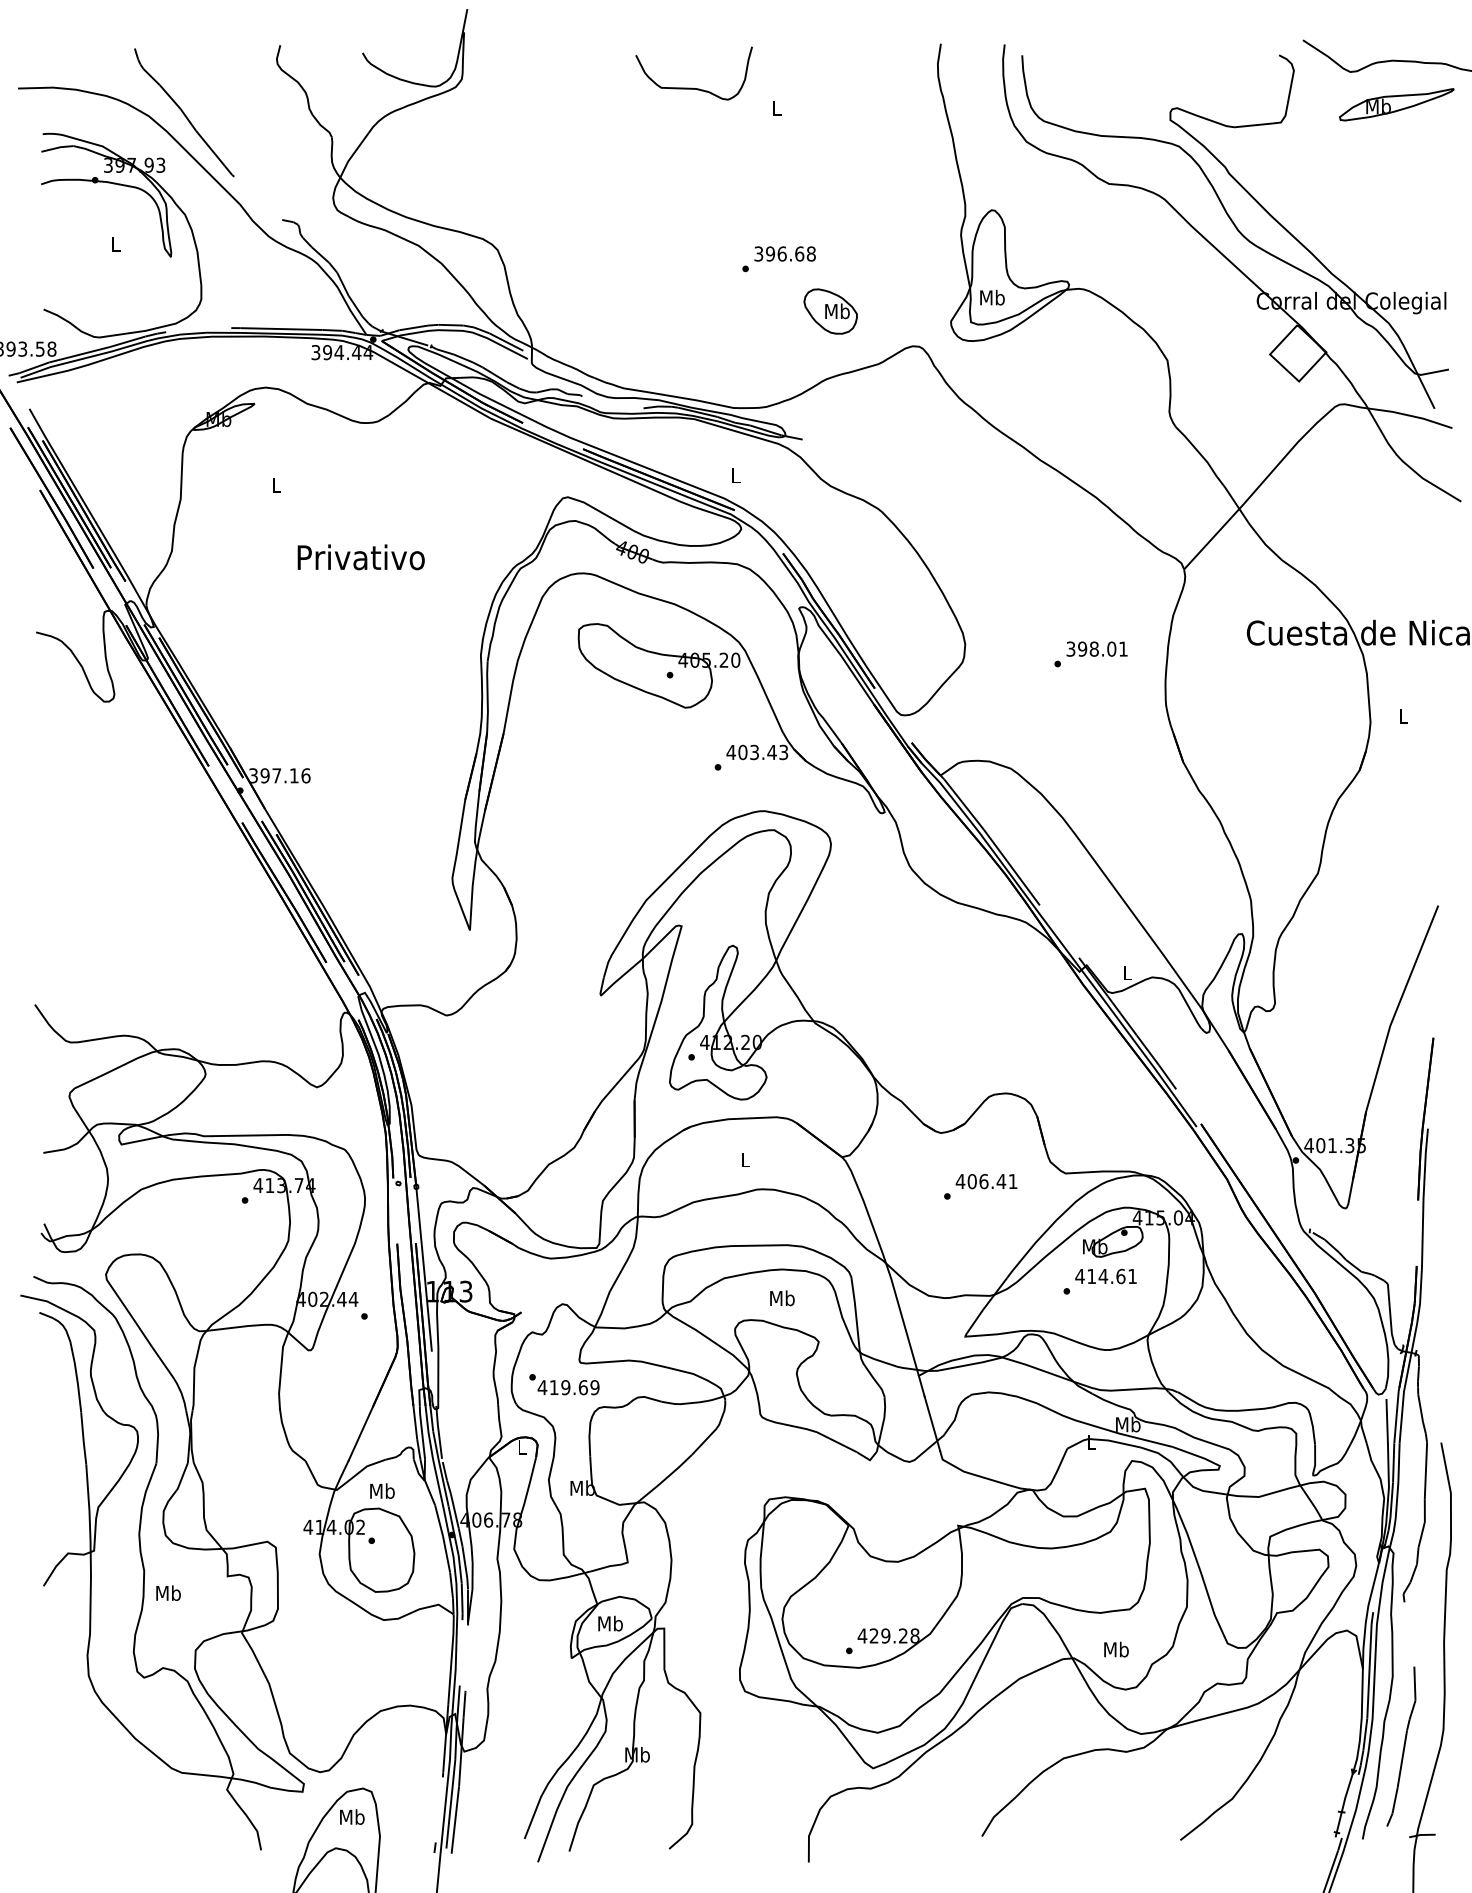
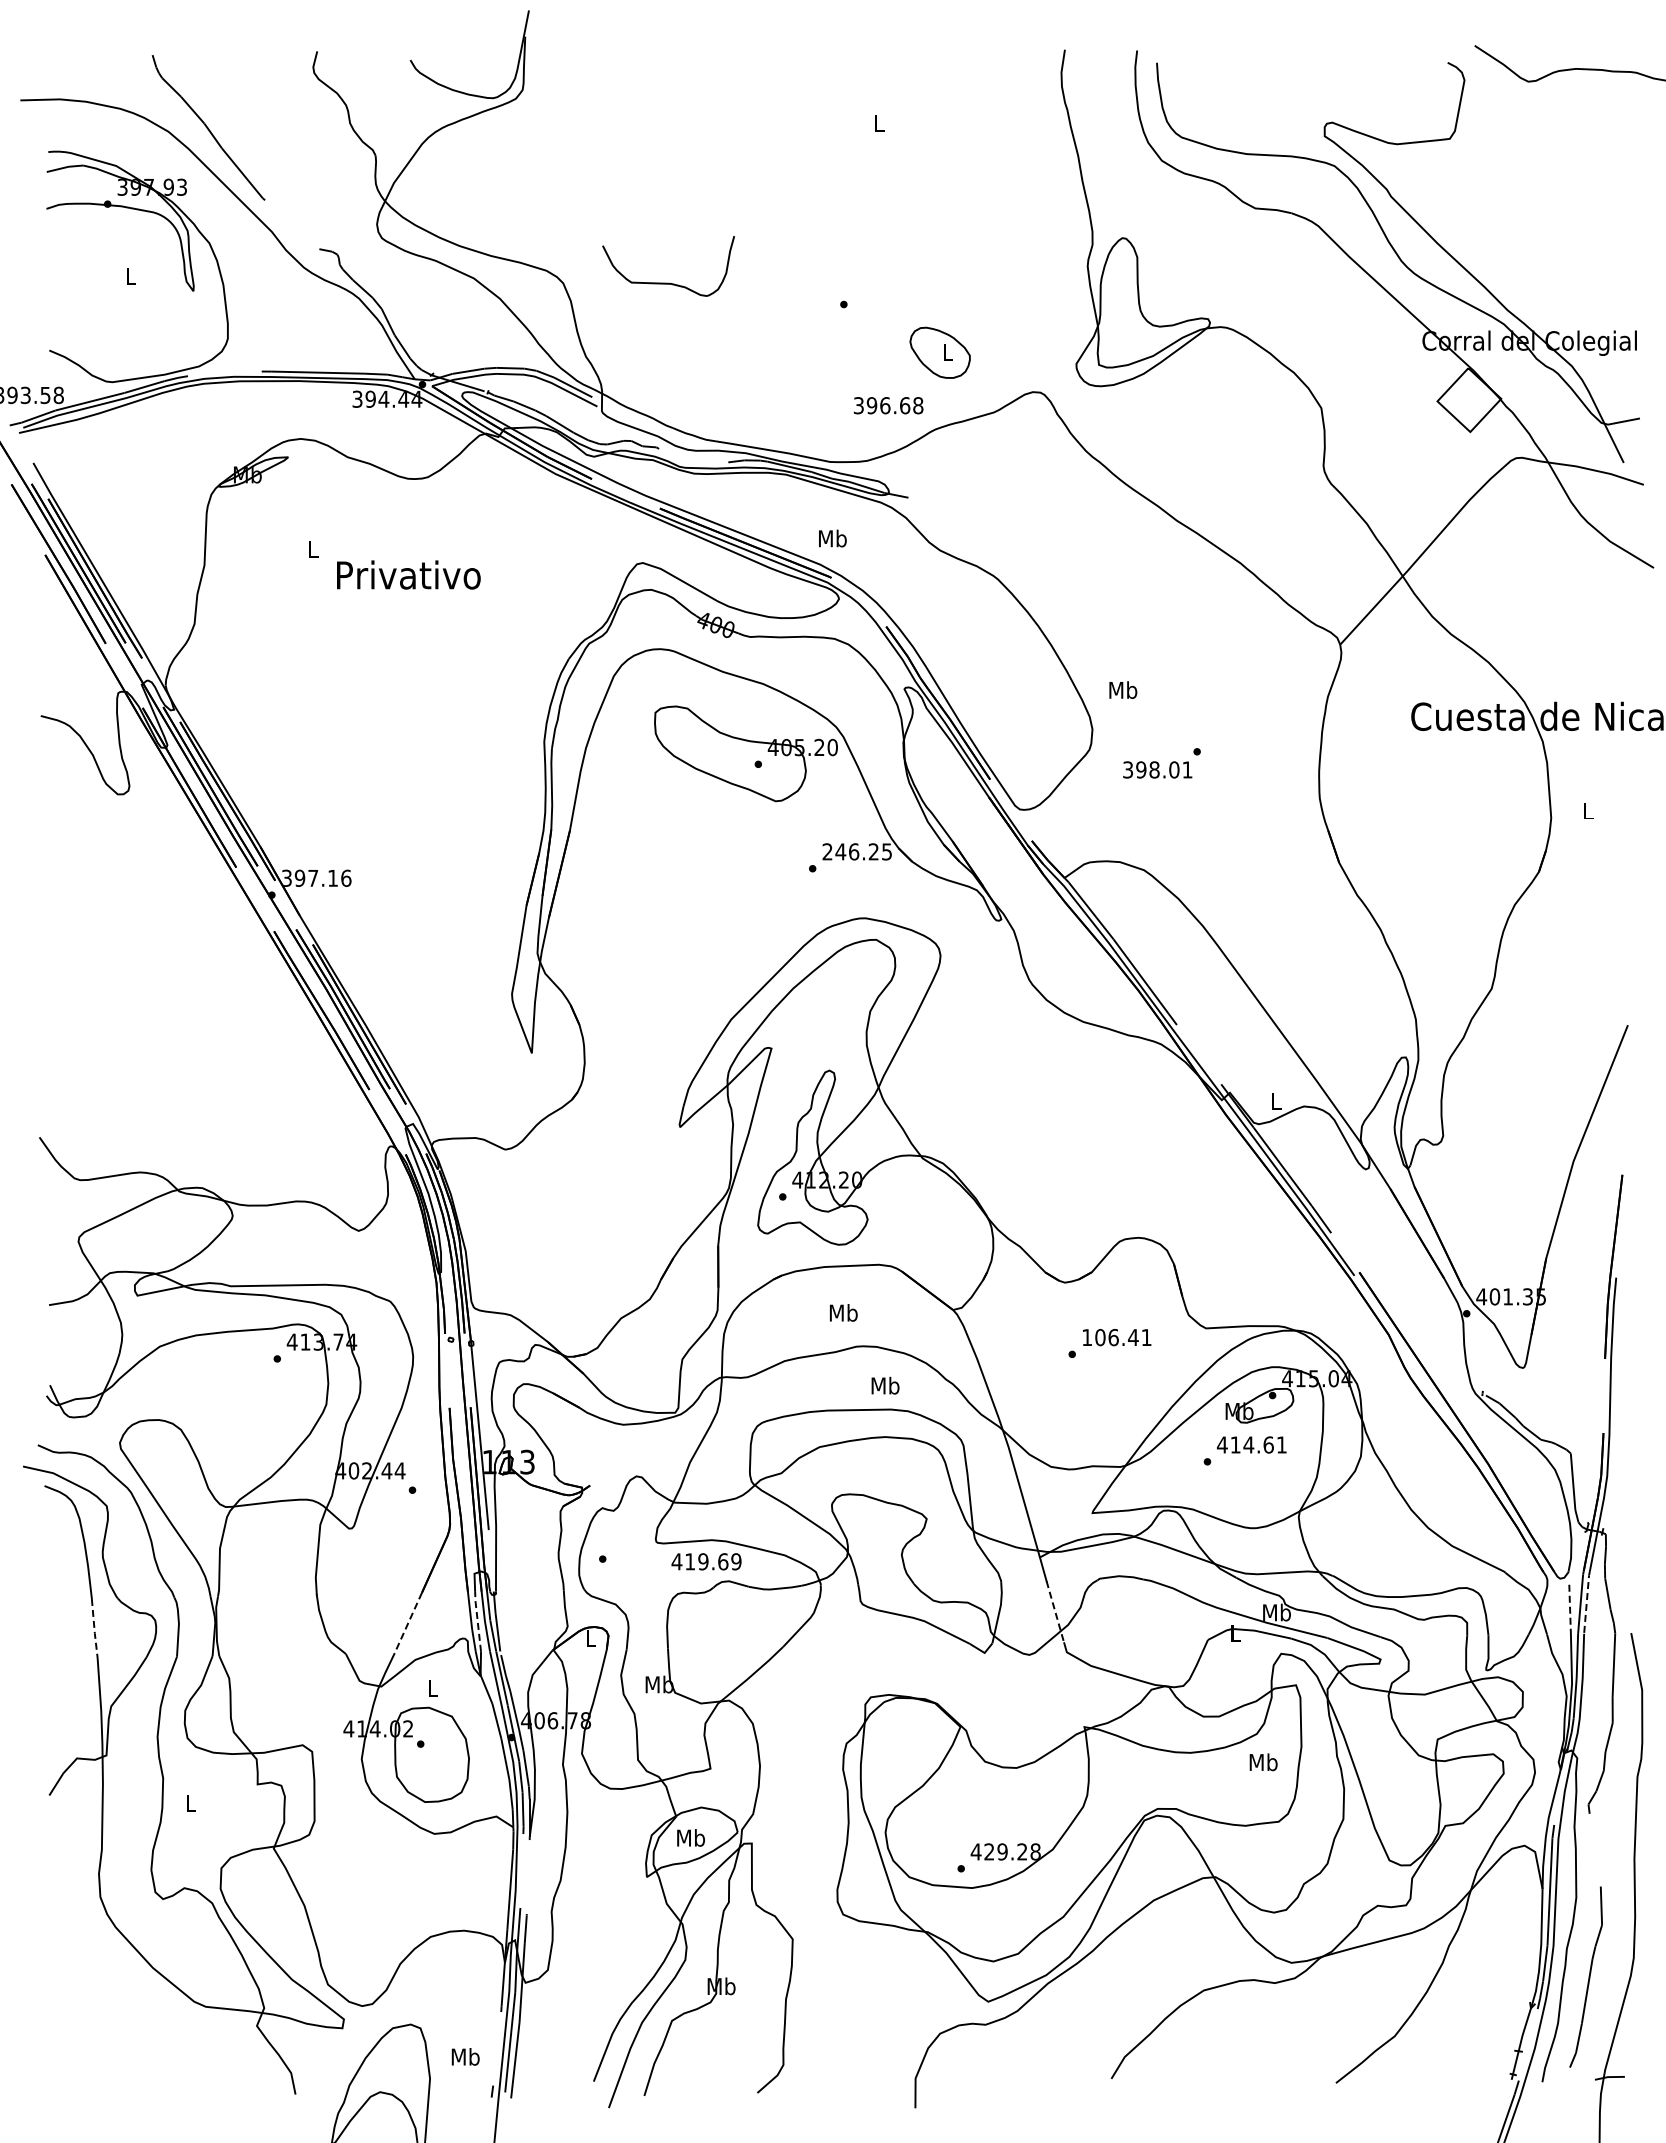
curve: (694, 87) -> (668, 282), moved
part: (1396, 104) -> (1580, 118), removed
text: (785, 253) -> (888, 405), moved
text: (992, 297) -> (1123, 689), moved
text: (837, 311) -> (947, 352), Mb -> L
text: (735, 475) -> (832, 538), L -> Mb
text: (360, 556) -> (408, 574), moved
text: (1096, 648) -> (1157, 769), moved
text: (756, 752) -> (856, 851), 403.43 -> 246.25
text: (745, 1159) -> (843, 1312), L -> Mb
text: (959, 1181) -> (1086, 1337), 406.41 -> 106.41
text: (782, 1298) -> (885, 1385), moved
text: (568, 1387) -> (706, 1561), moved
line: (1401, 1415) -> (1586, 1602), solid -> dashed
line: (1387, 1421) -> (1570, 1609), solid -> dashed
line: (932, 1423) -> (1055, 1611), solid -> dashed
line: (421, 1432) -> (477, 1621), solid -> dashed
line: (360, 1434) -> (408, 1623), solid -> dashed
line: (83, 1439) -> (94, 1629), solid -> dashed
text: (382, 1490) -> (432, 1687), Mb -> L
text: (168, 1593) -> (190, 1803), Mb -> L
text: (1116, 1649) -> (1263, 1762), moved
text: (352, 1816) -> (465, 2056), moved

